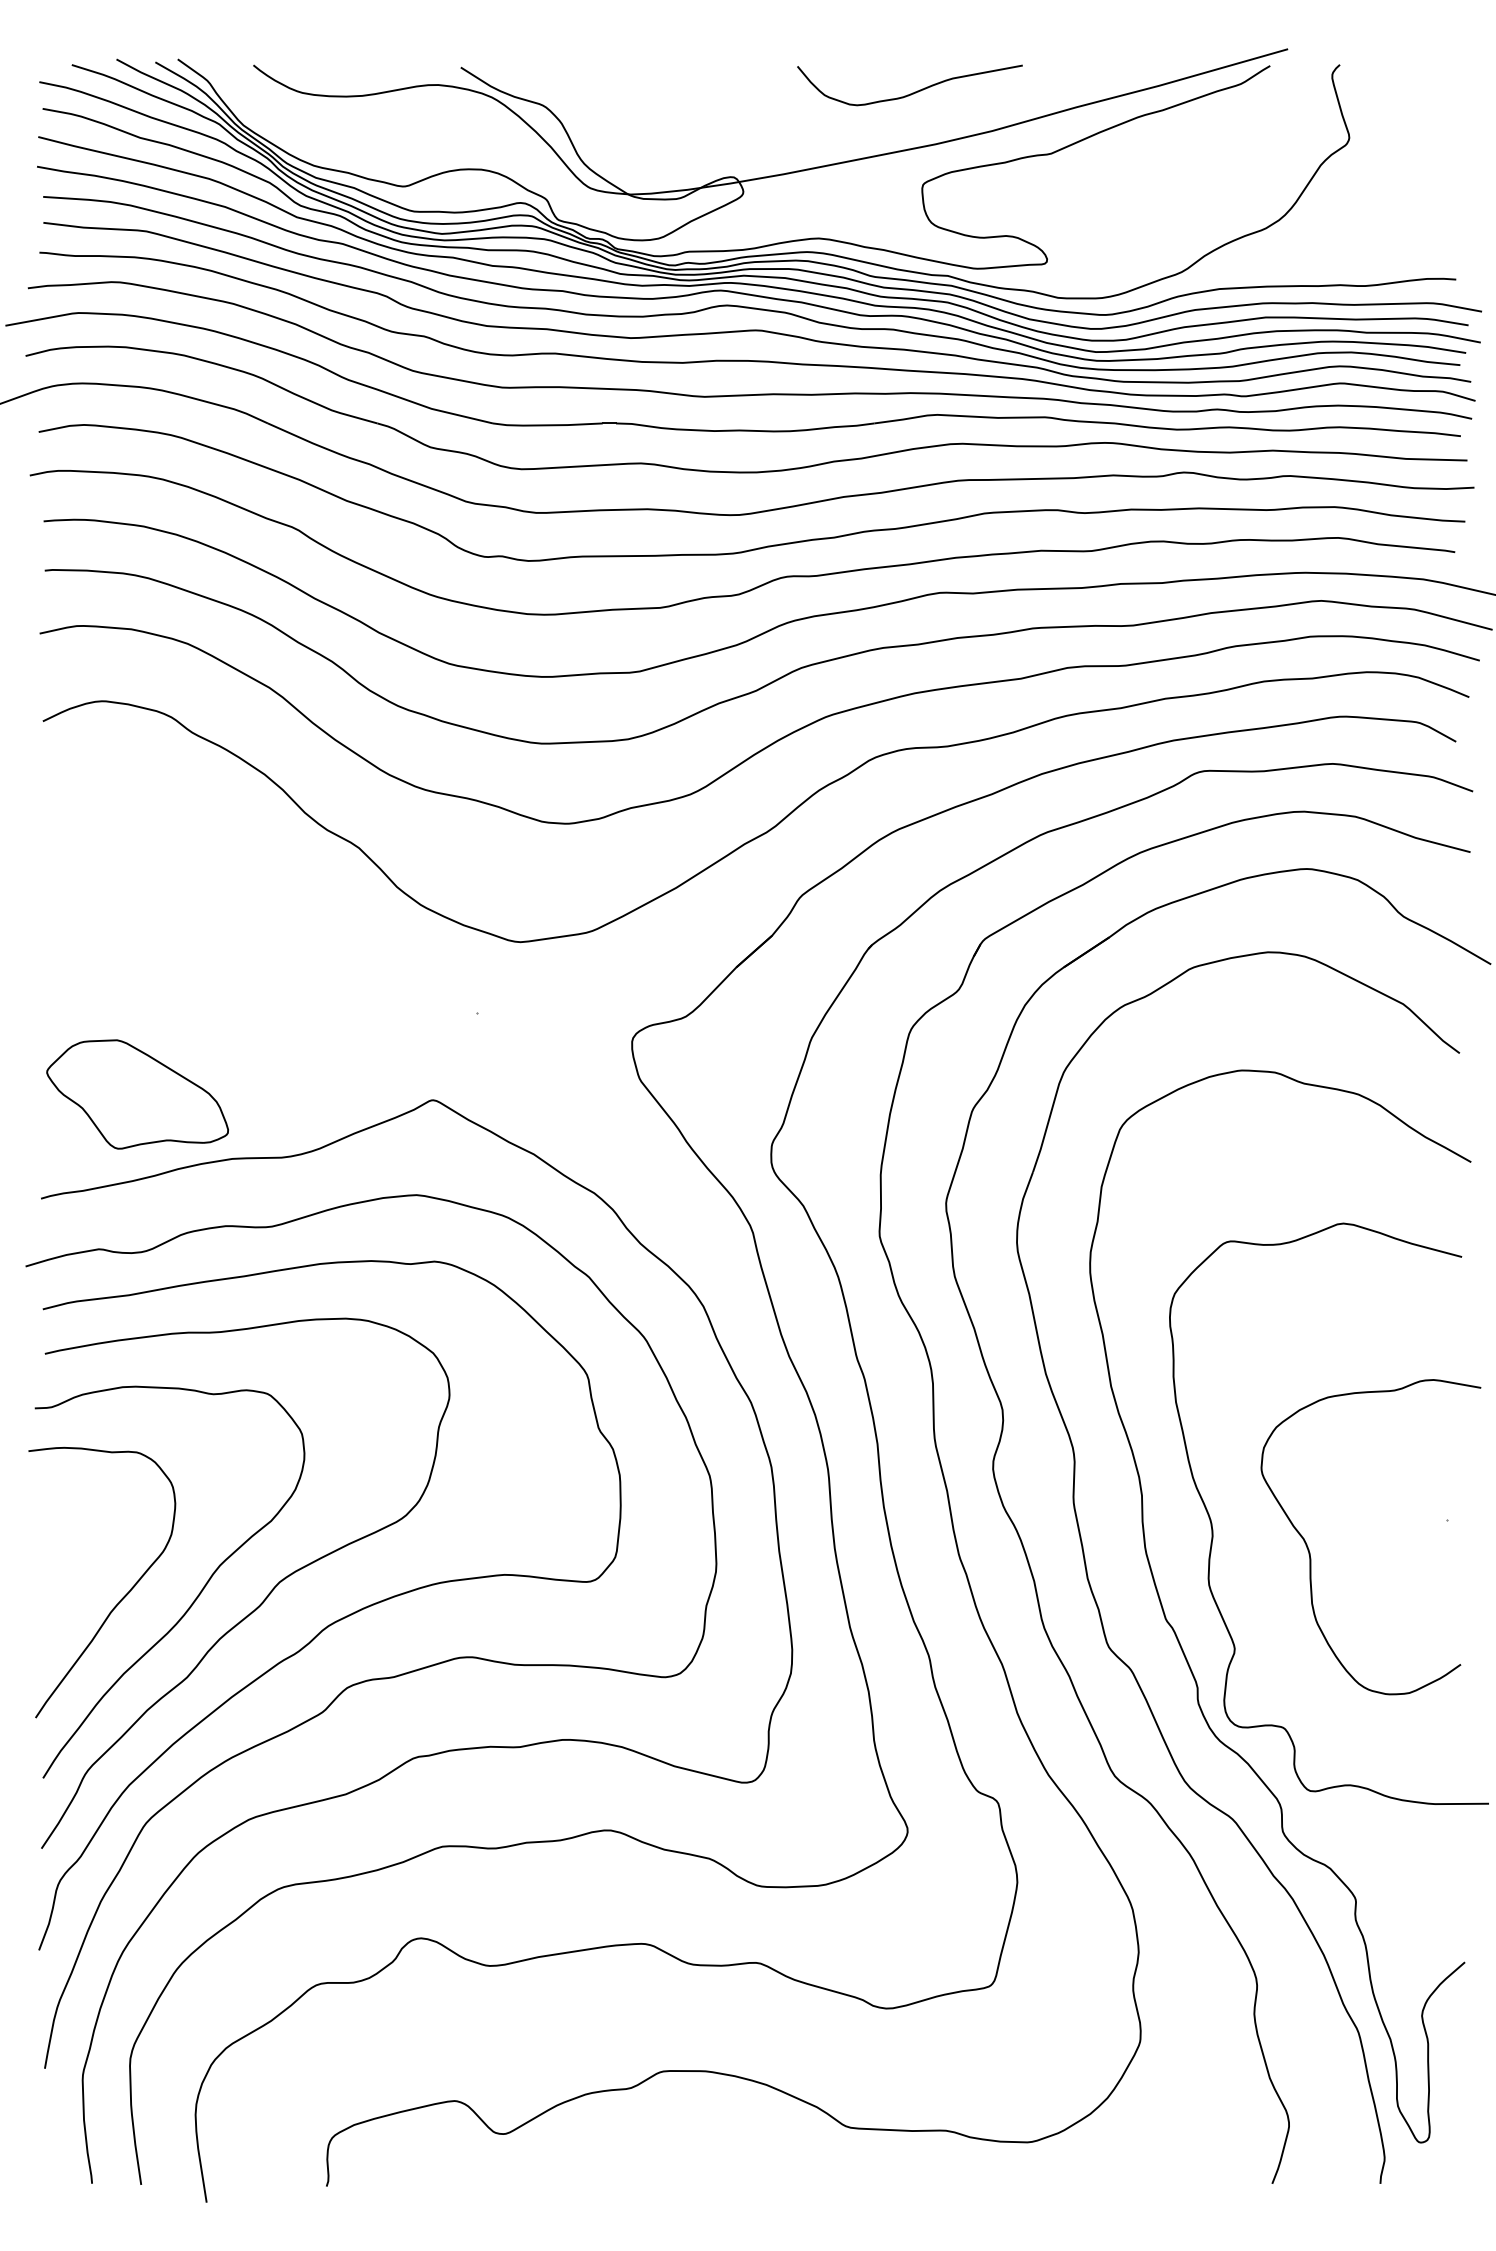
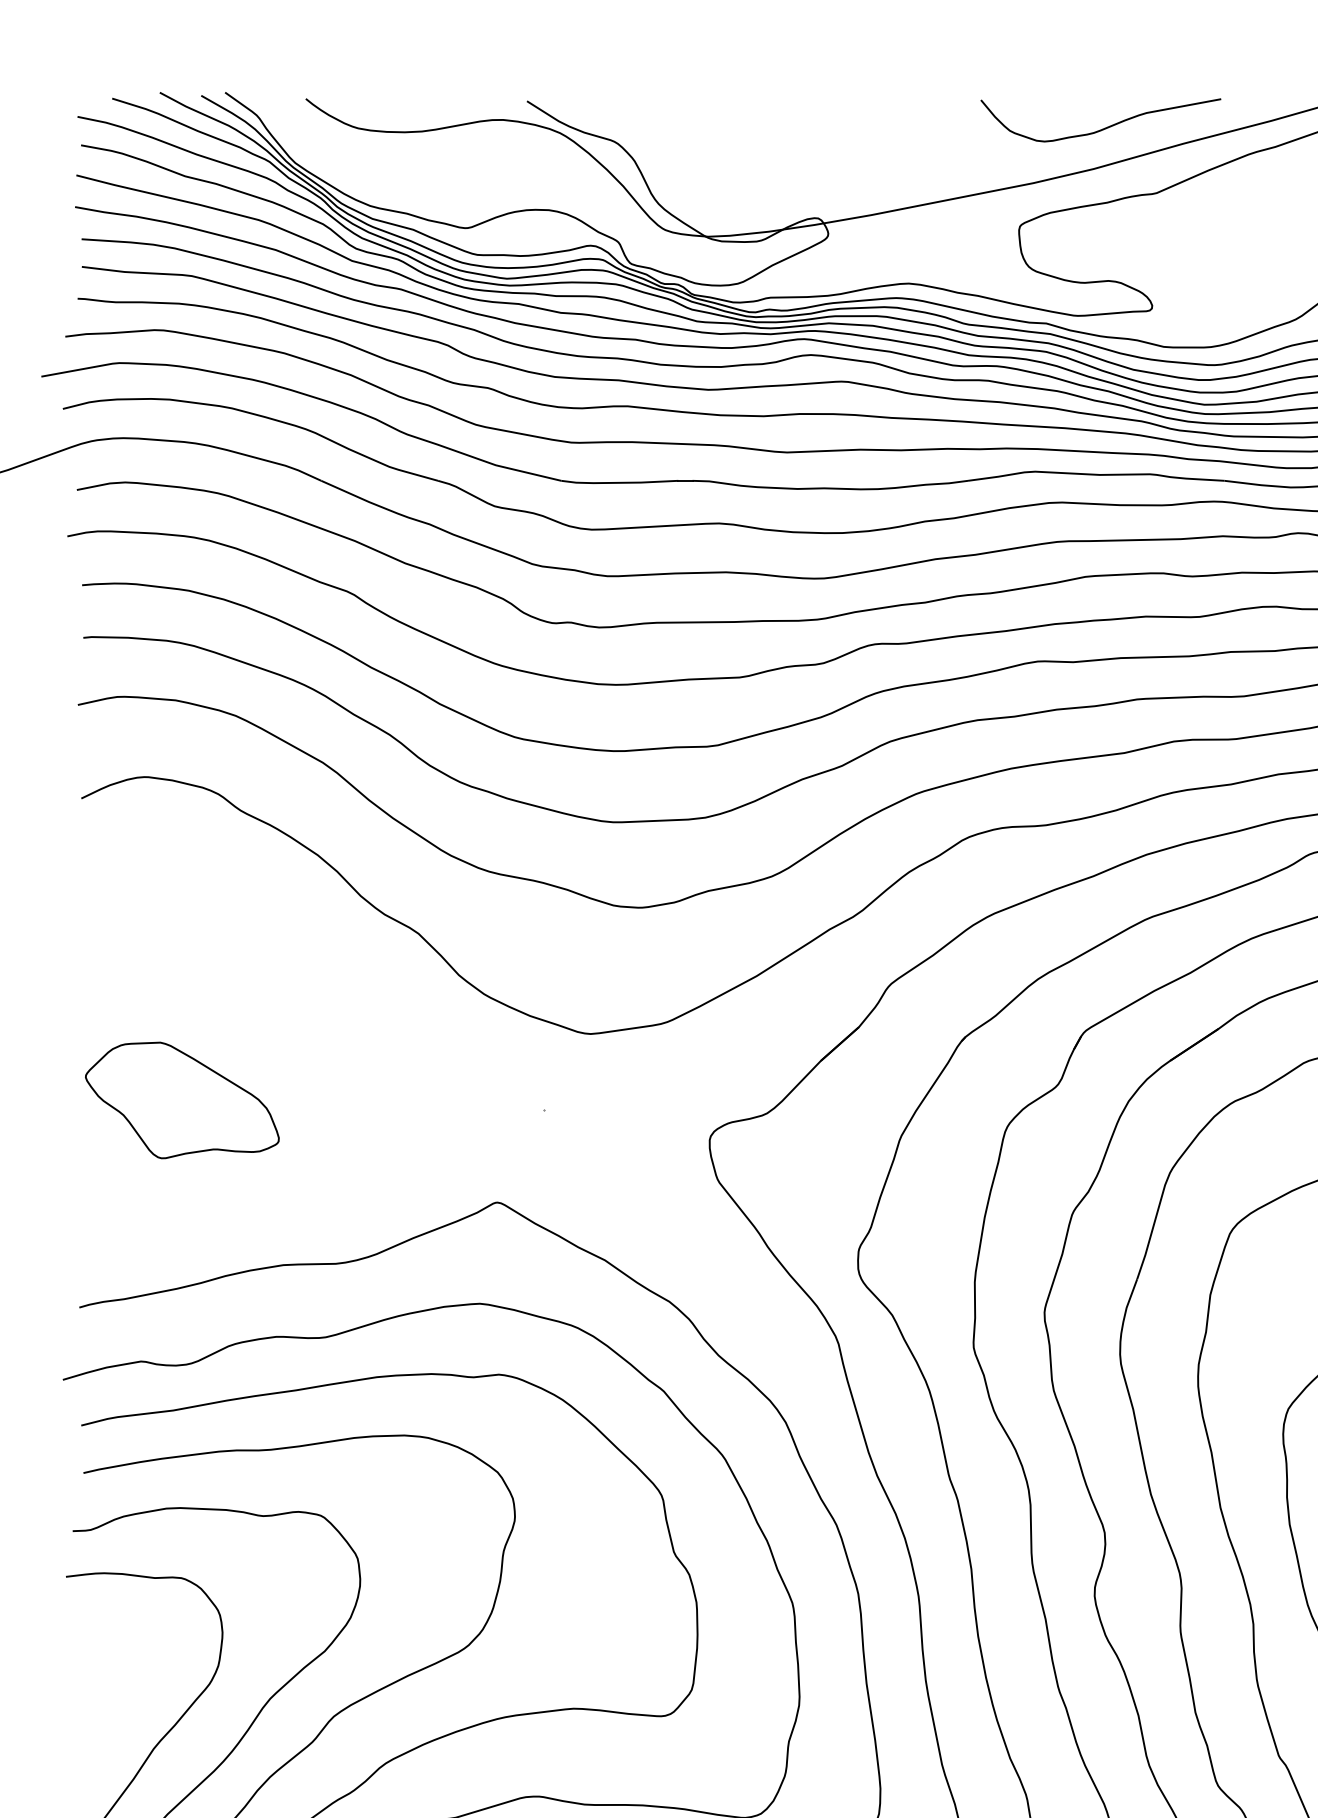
curve: (912, 92) -> (1103, 127), moved
part: (137, 1094) -> (182, 1100), moved

